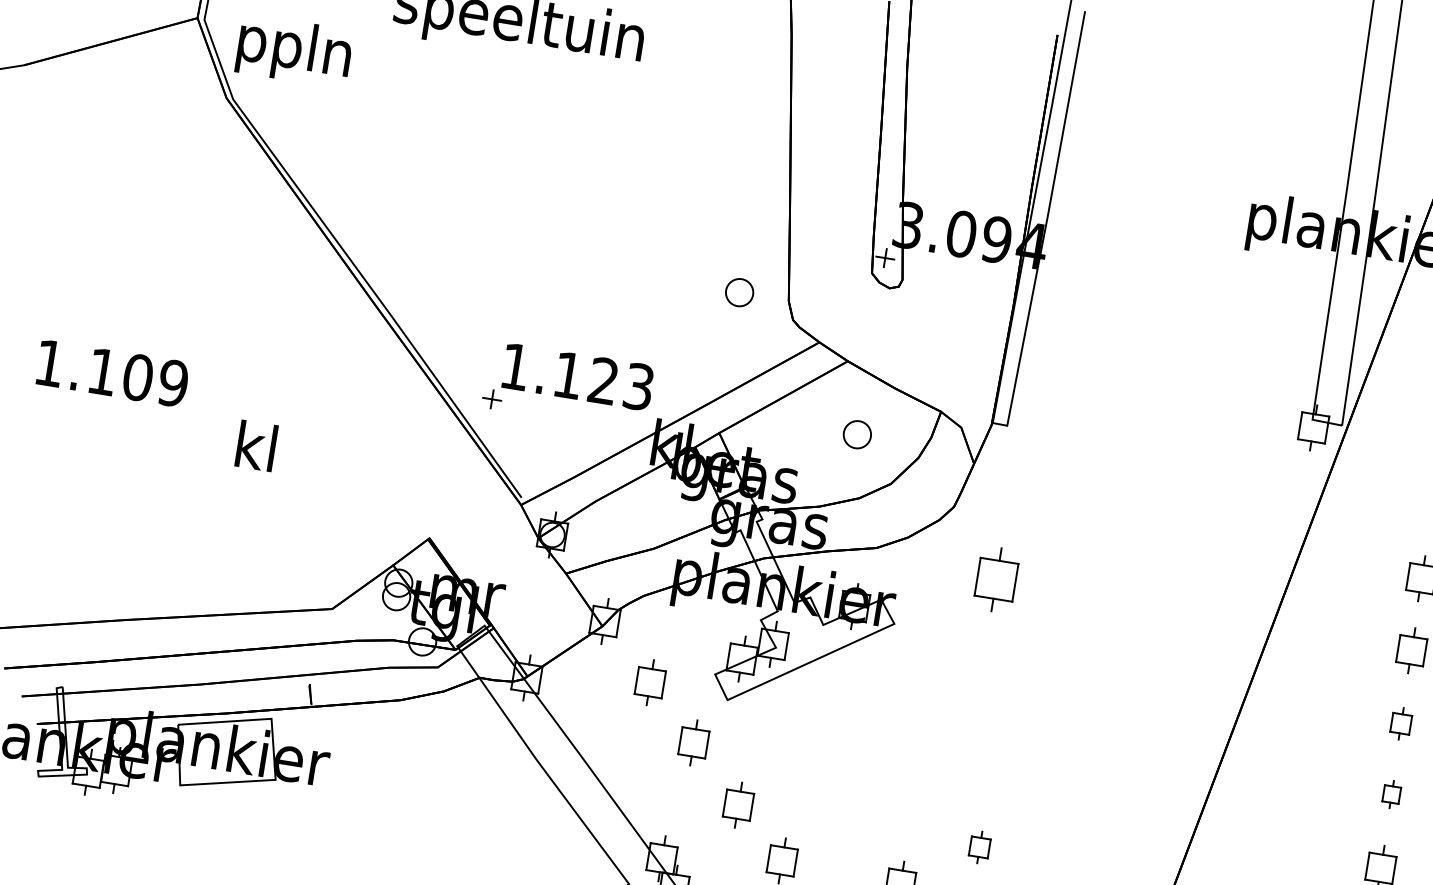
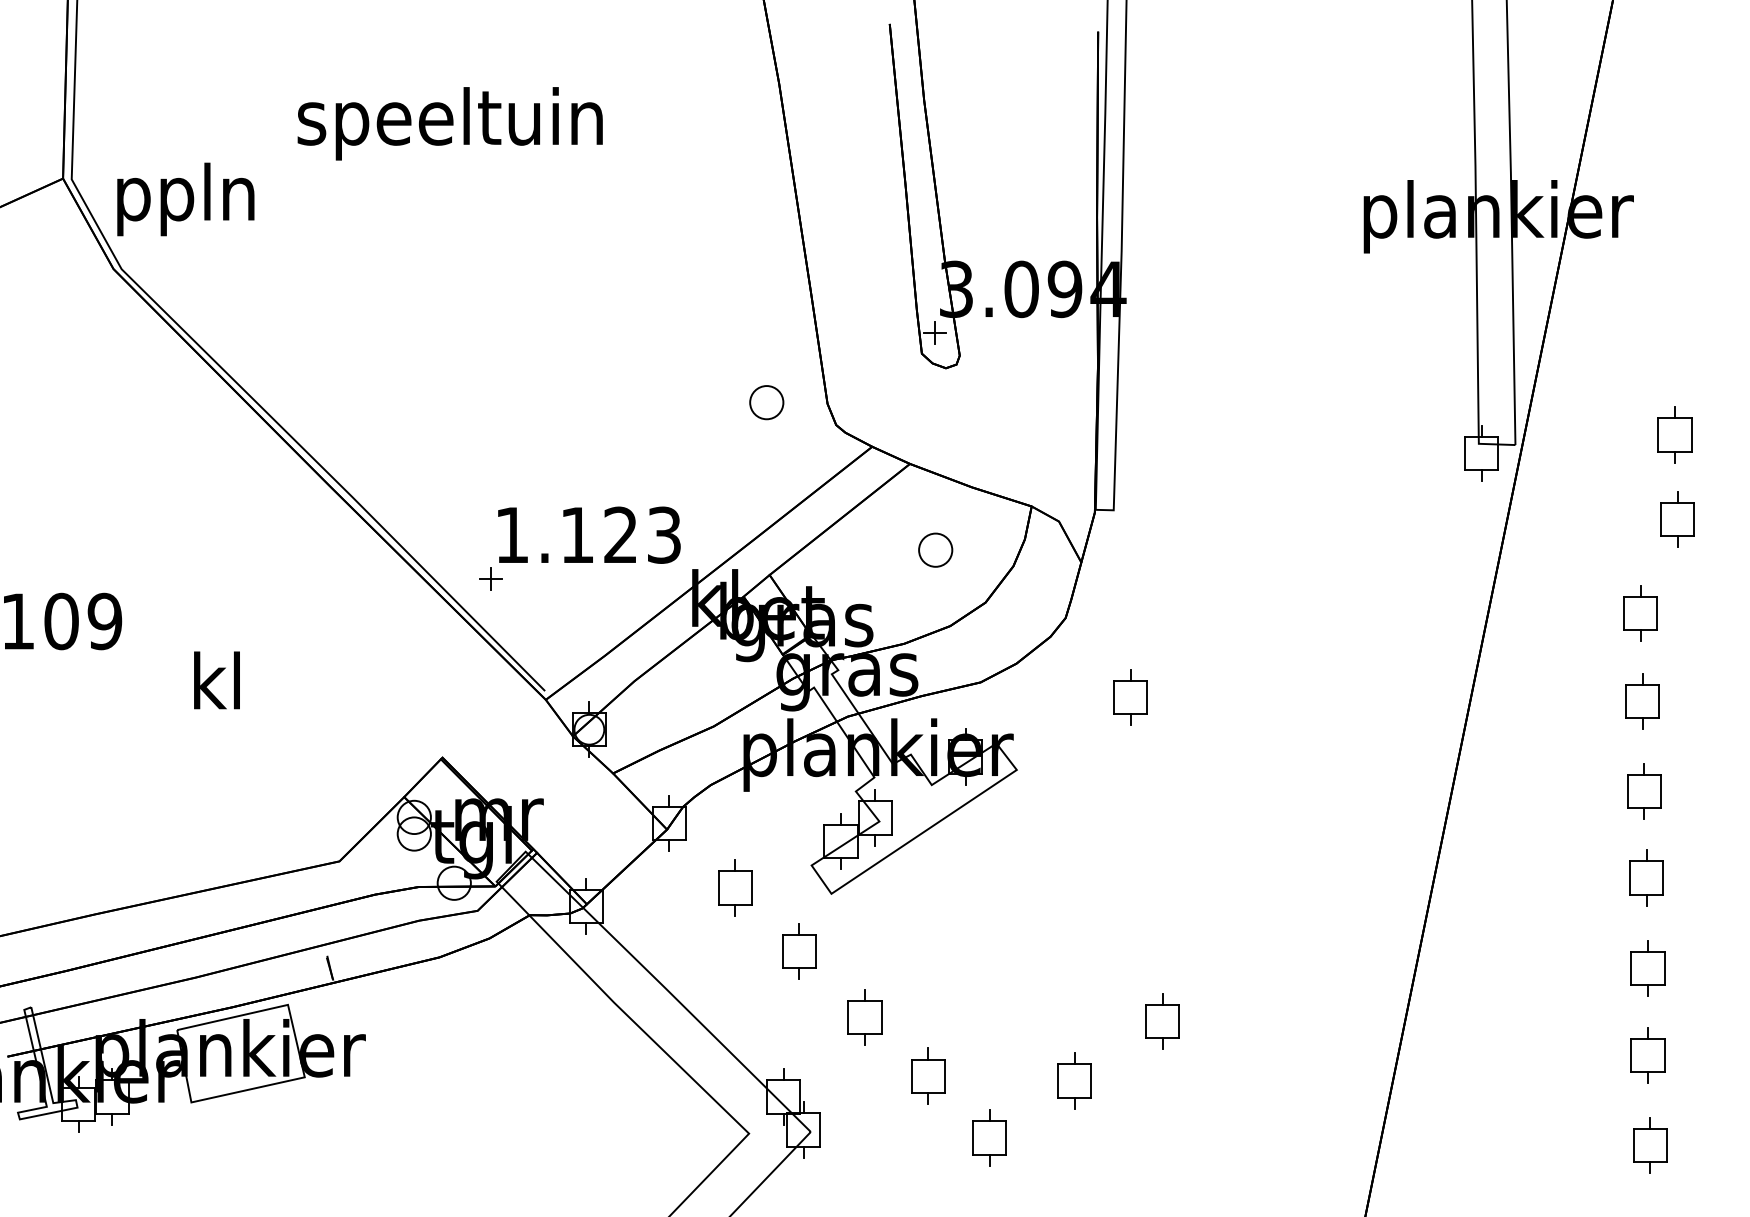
part: (996, 579) -> (1130, 697), size x0.71
part: (1401, 723) -> (1644, 791), size x1.43
part: (1391, 794) -> (1646, 877), size x1.67
part: (979, 847) -> (1162, 1021), size x1.43

